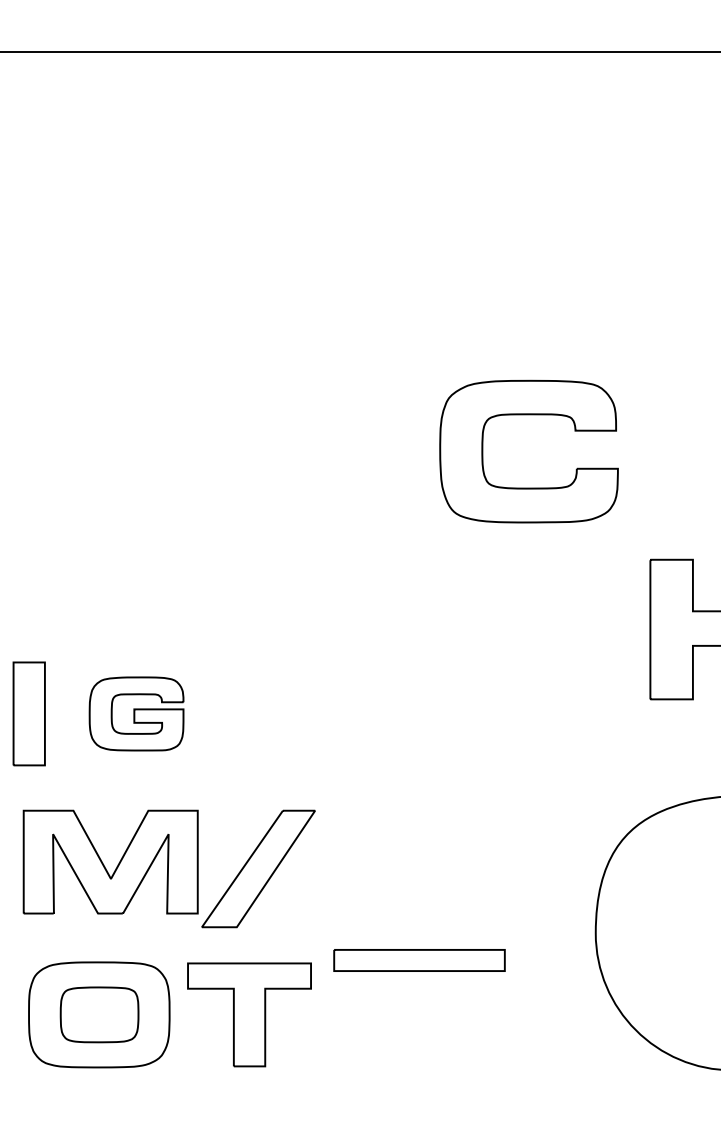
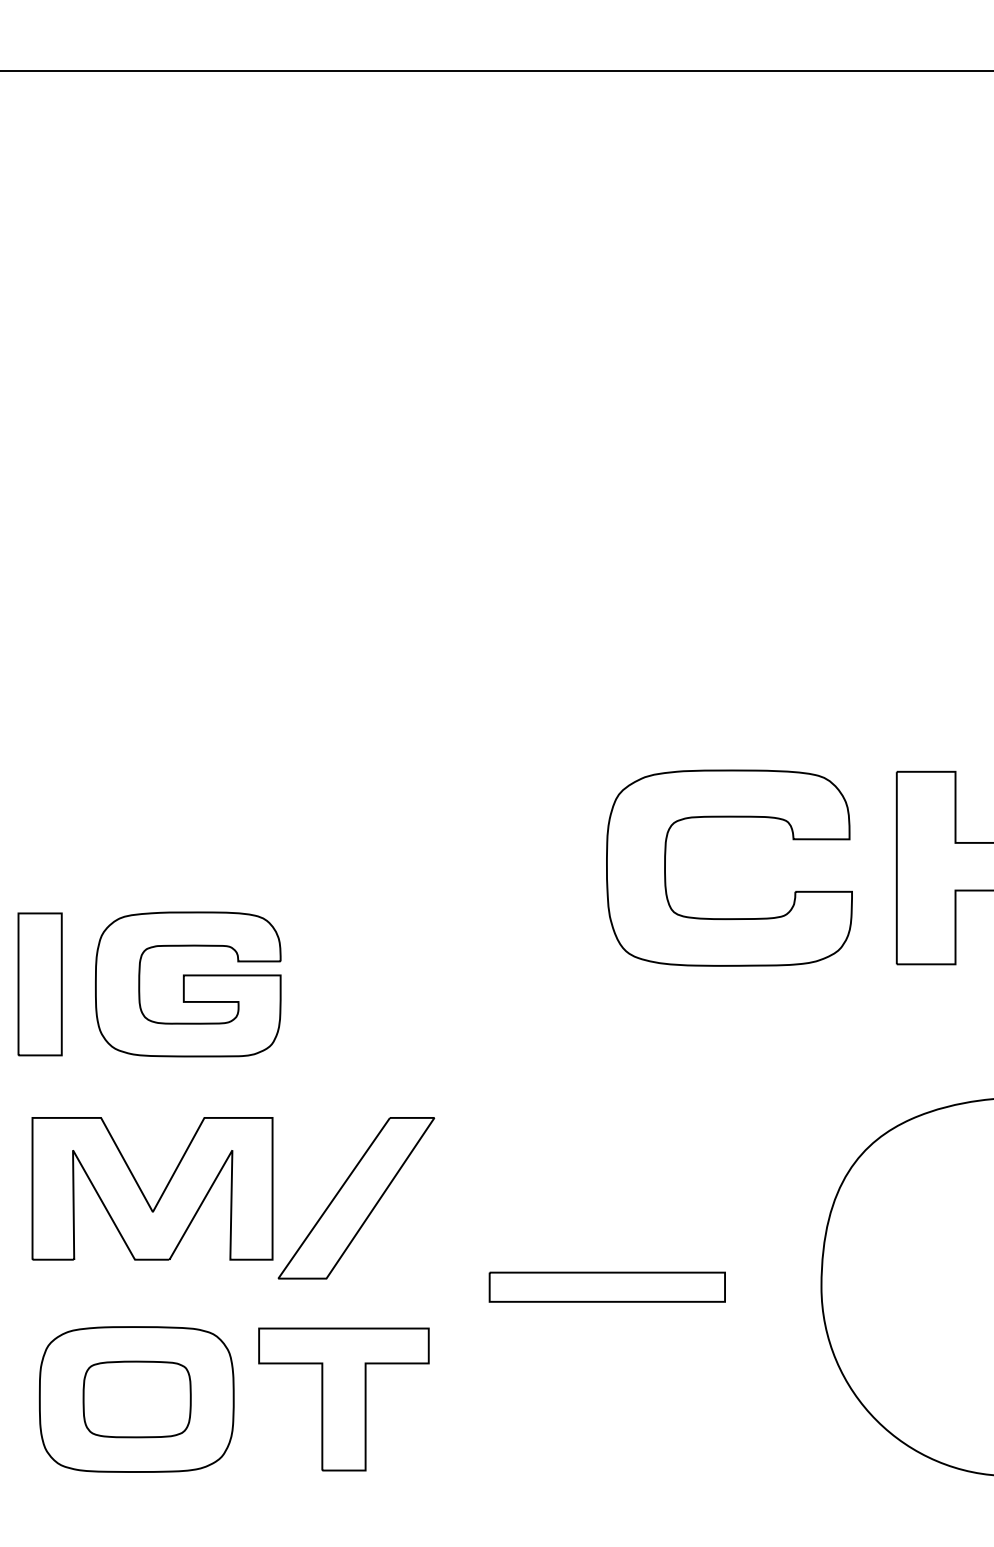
part: (528, 415) -> (728, 818), moved
part: (136, 713) -> (188, 983), size x1.43
part: (419, 960) -> (607, 1287), moved

